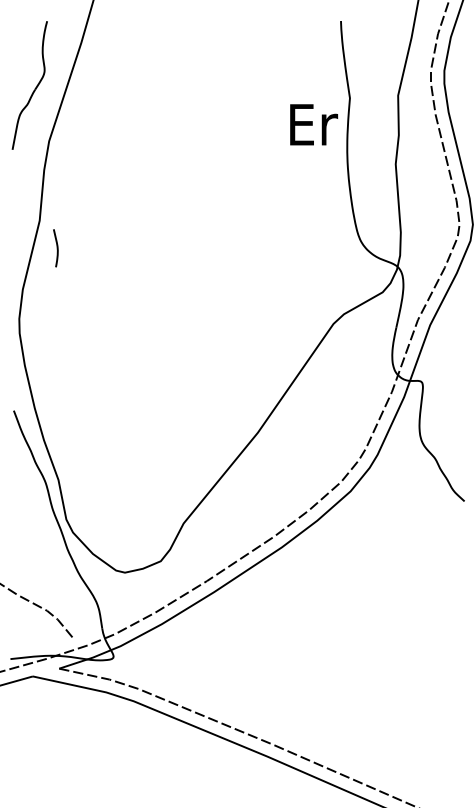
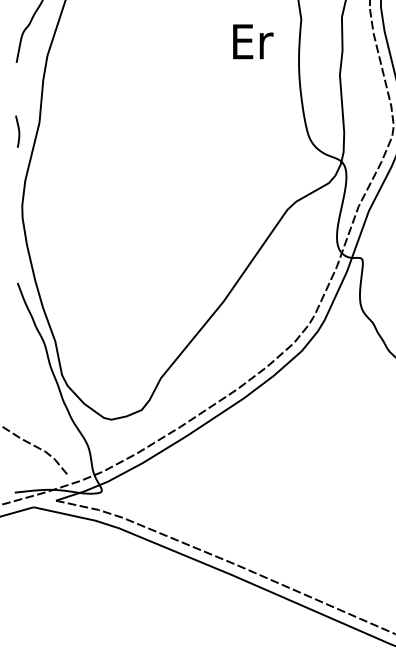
text: (314, 124) -> (253, 41), moved
curve: (56, 248) -> (18, 131), moved

